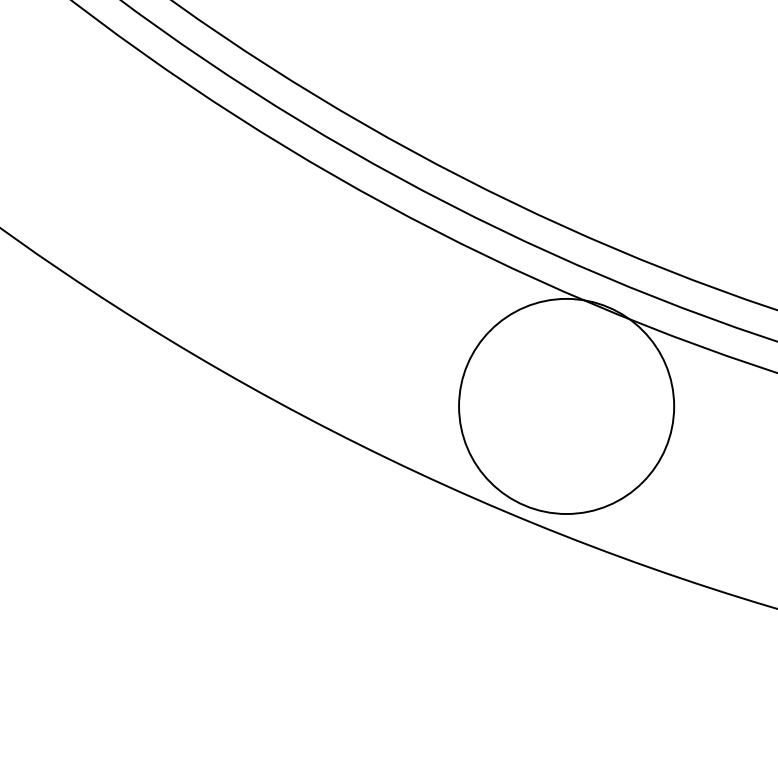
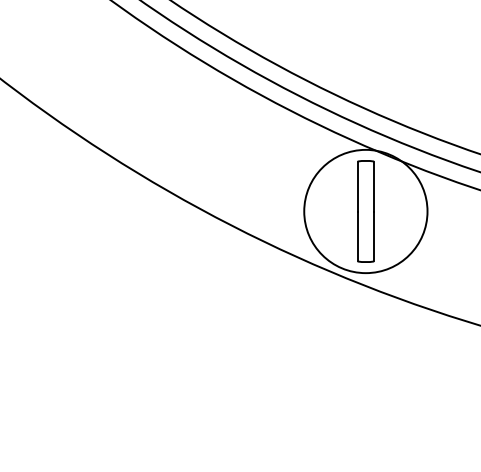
part: (565, 406) -> (365, 211), added

